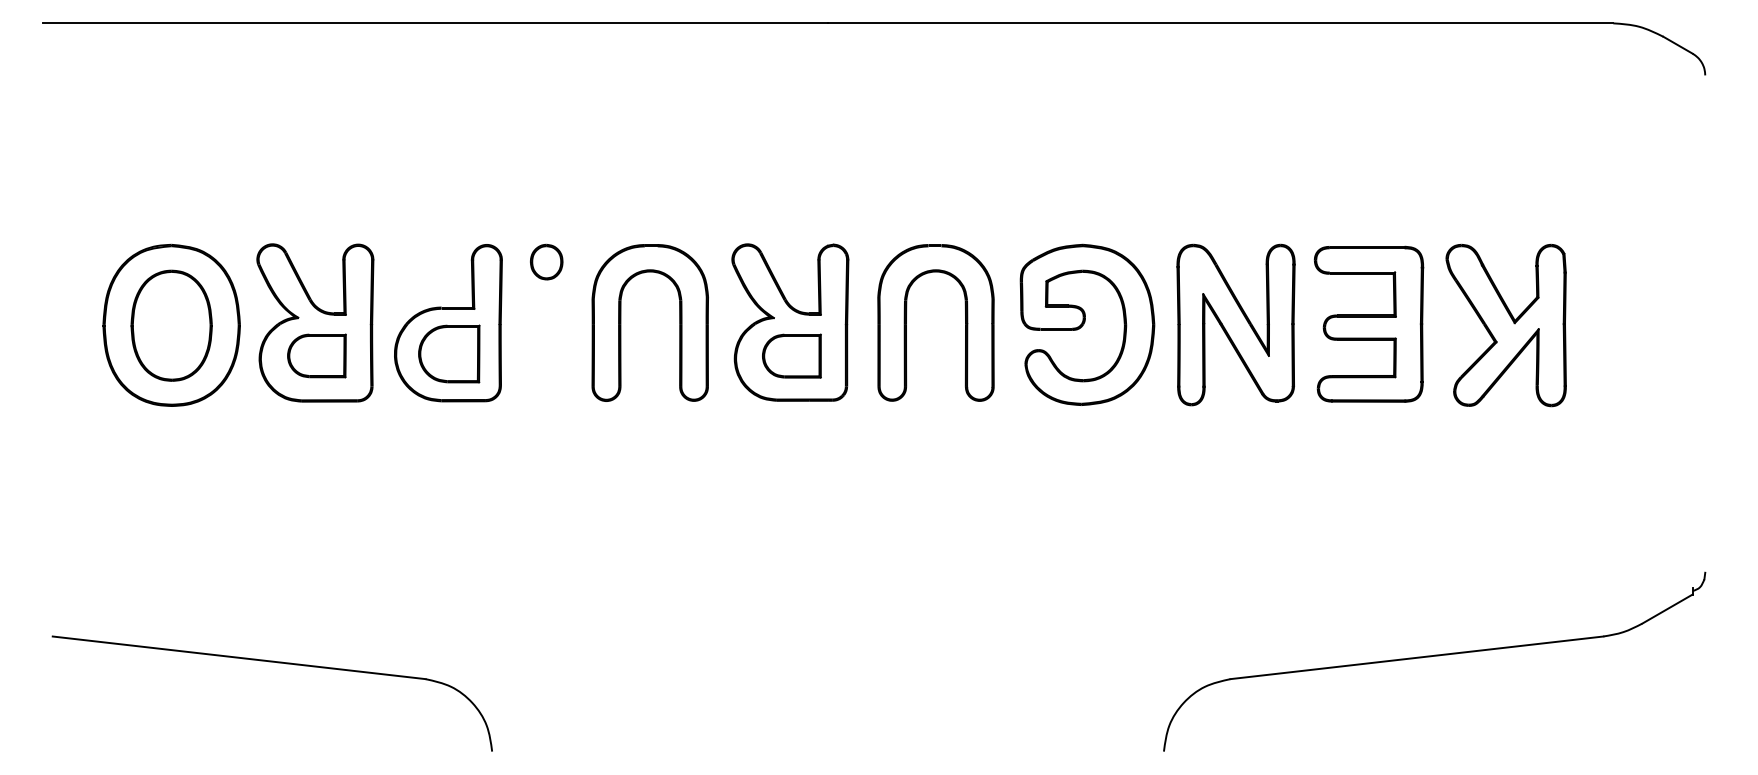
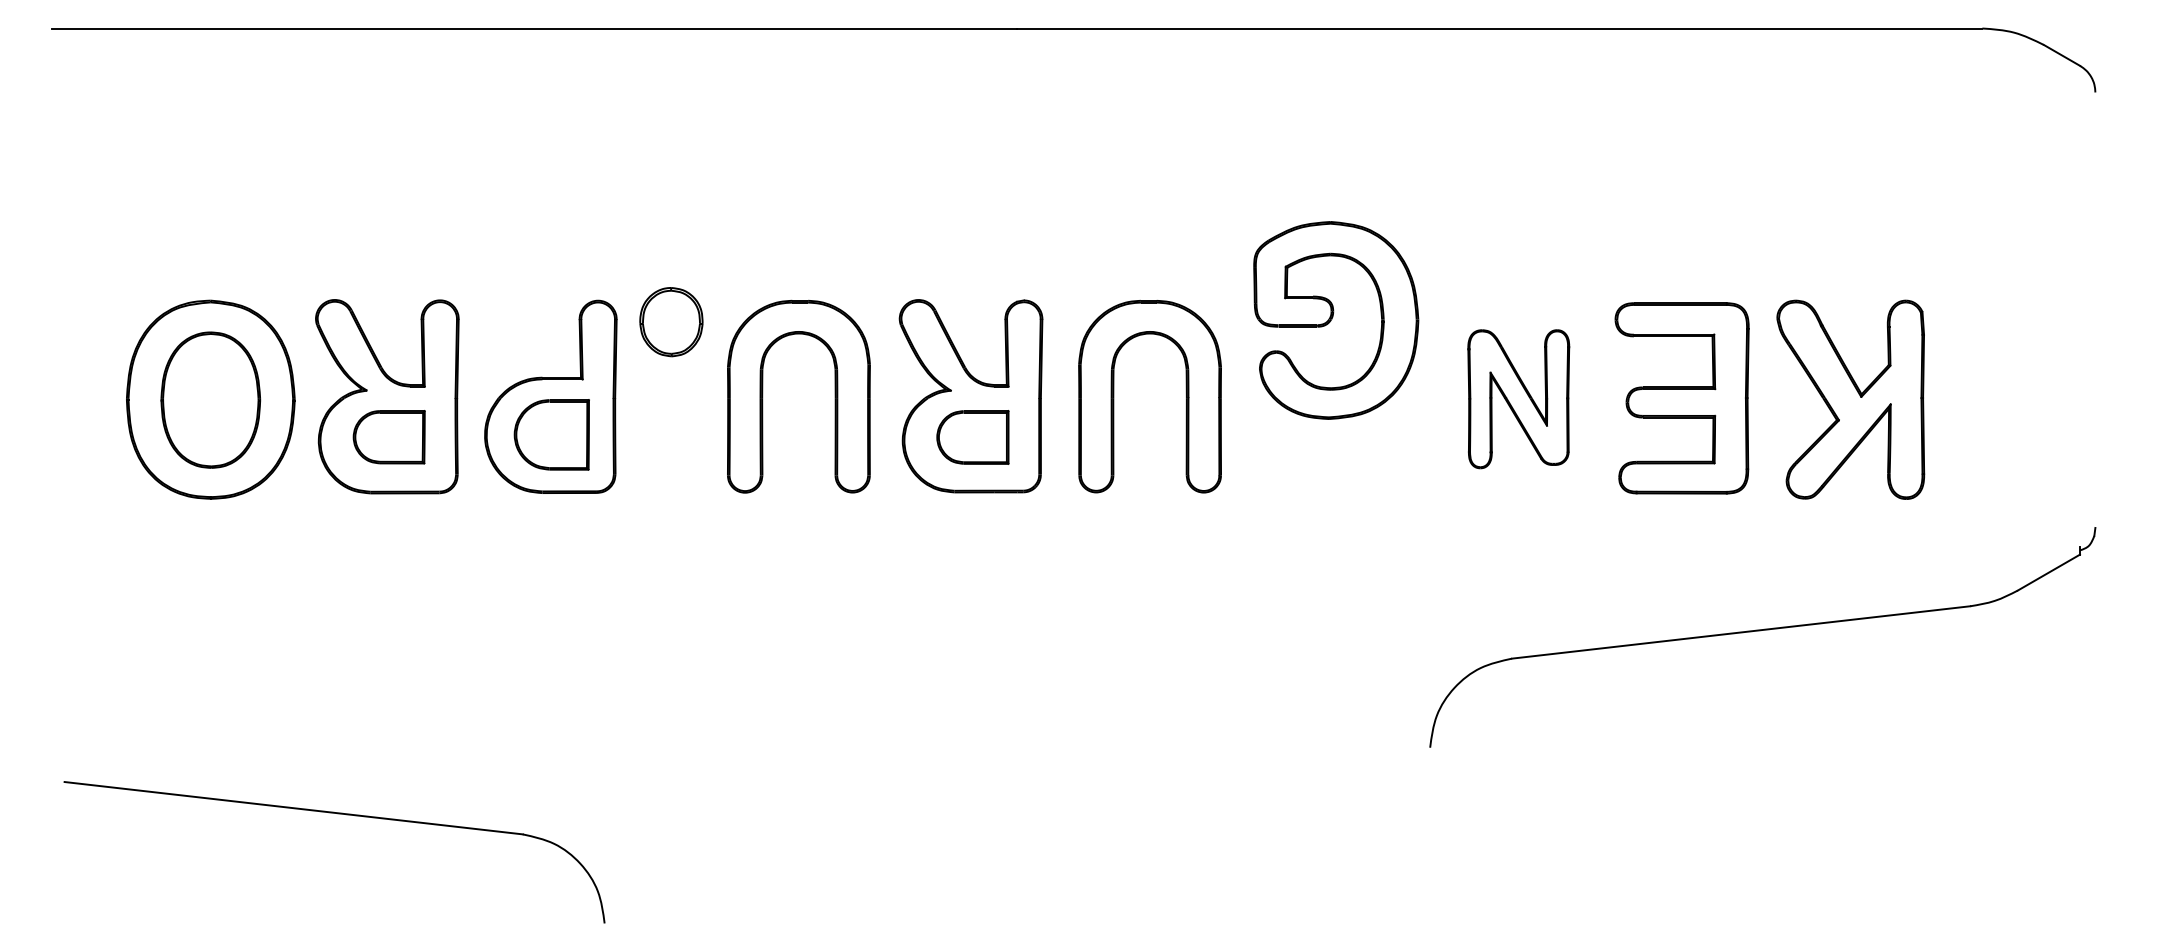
part: (546, 261) -> (671, 321), size x1.6
part: (1087, 324) -> (1336, 319), moved
part: (1235, 324) -> (1518, 398), size x0.7
part: (1434, 661) -> (1762, 636), moved

